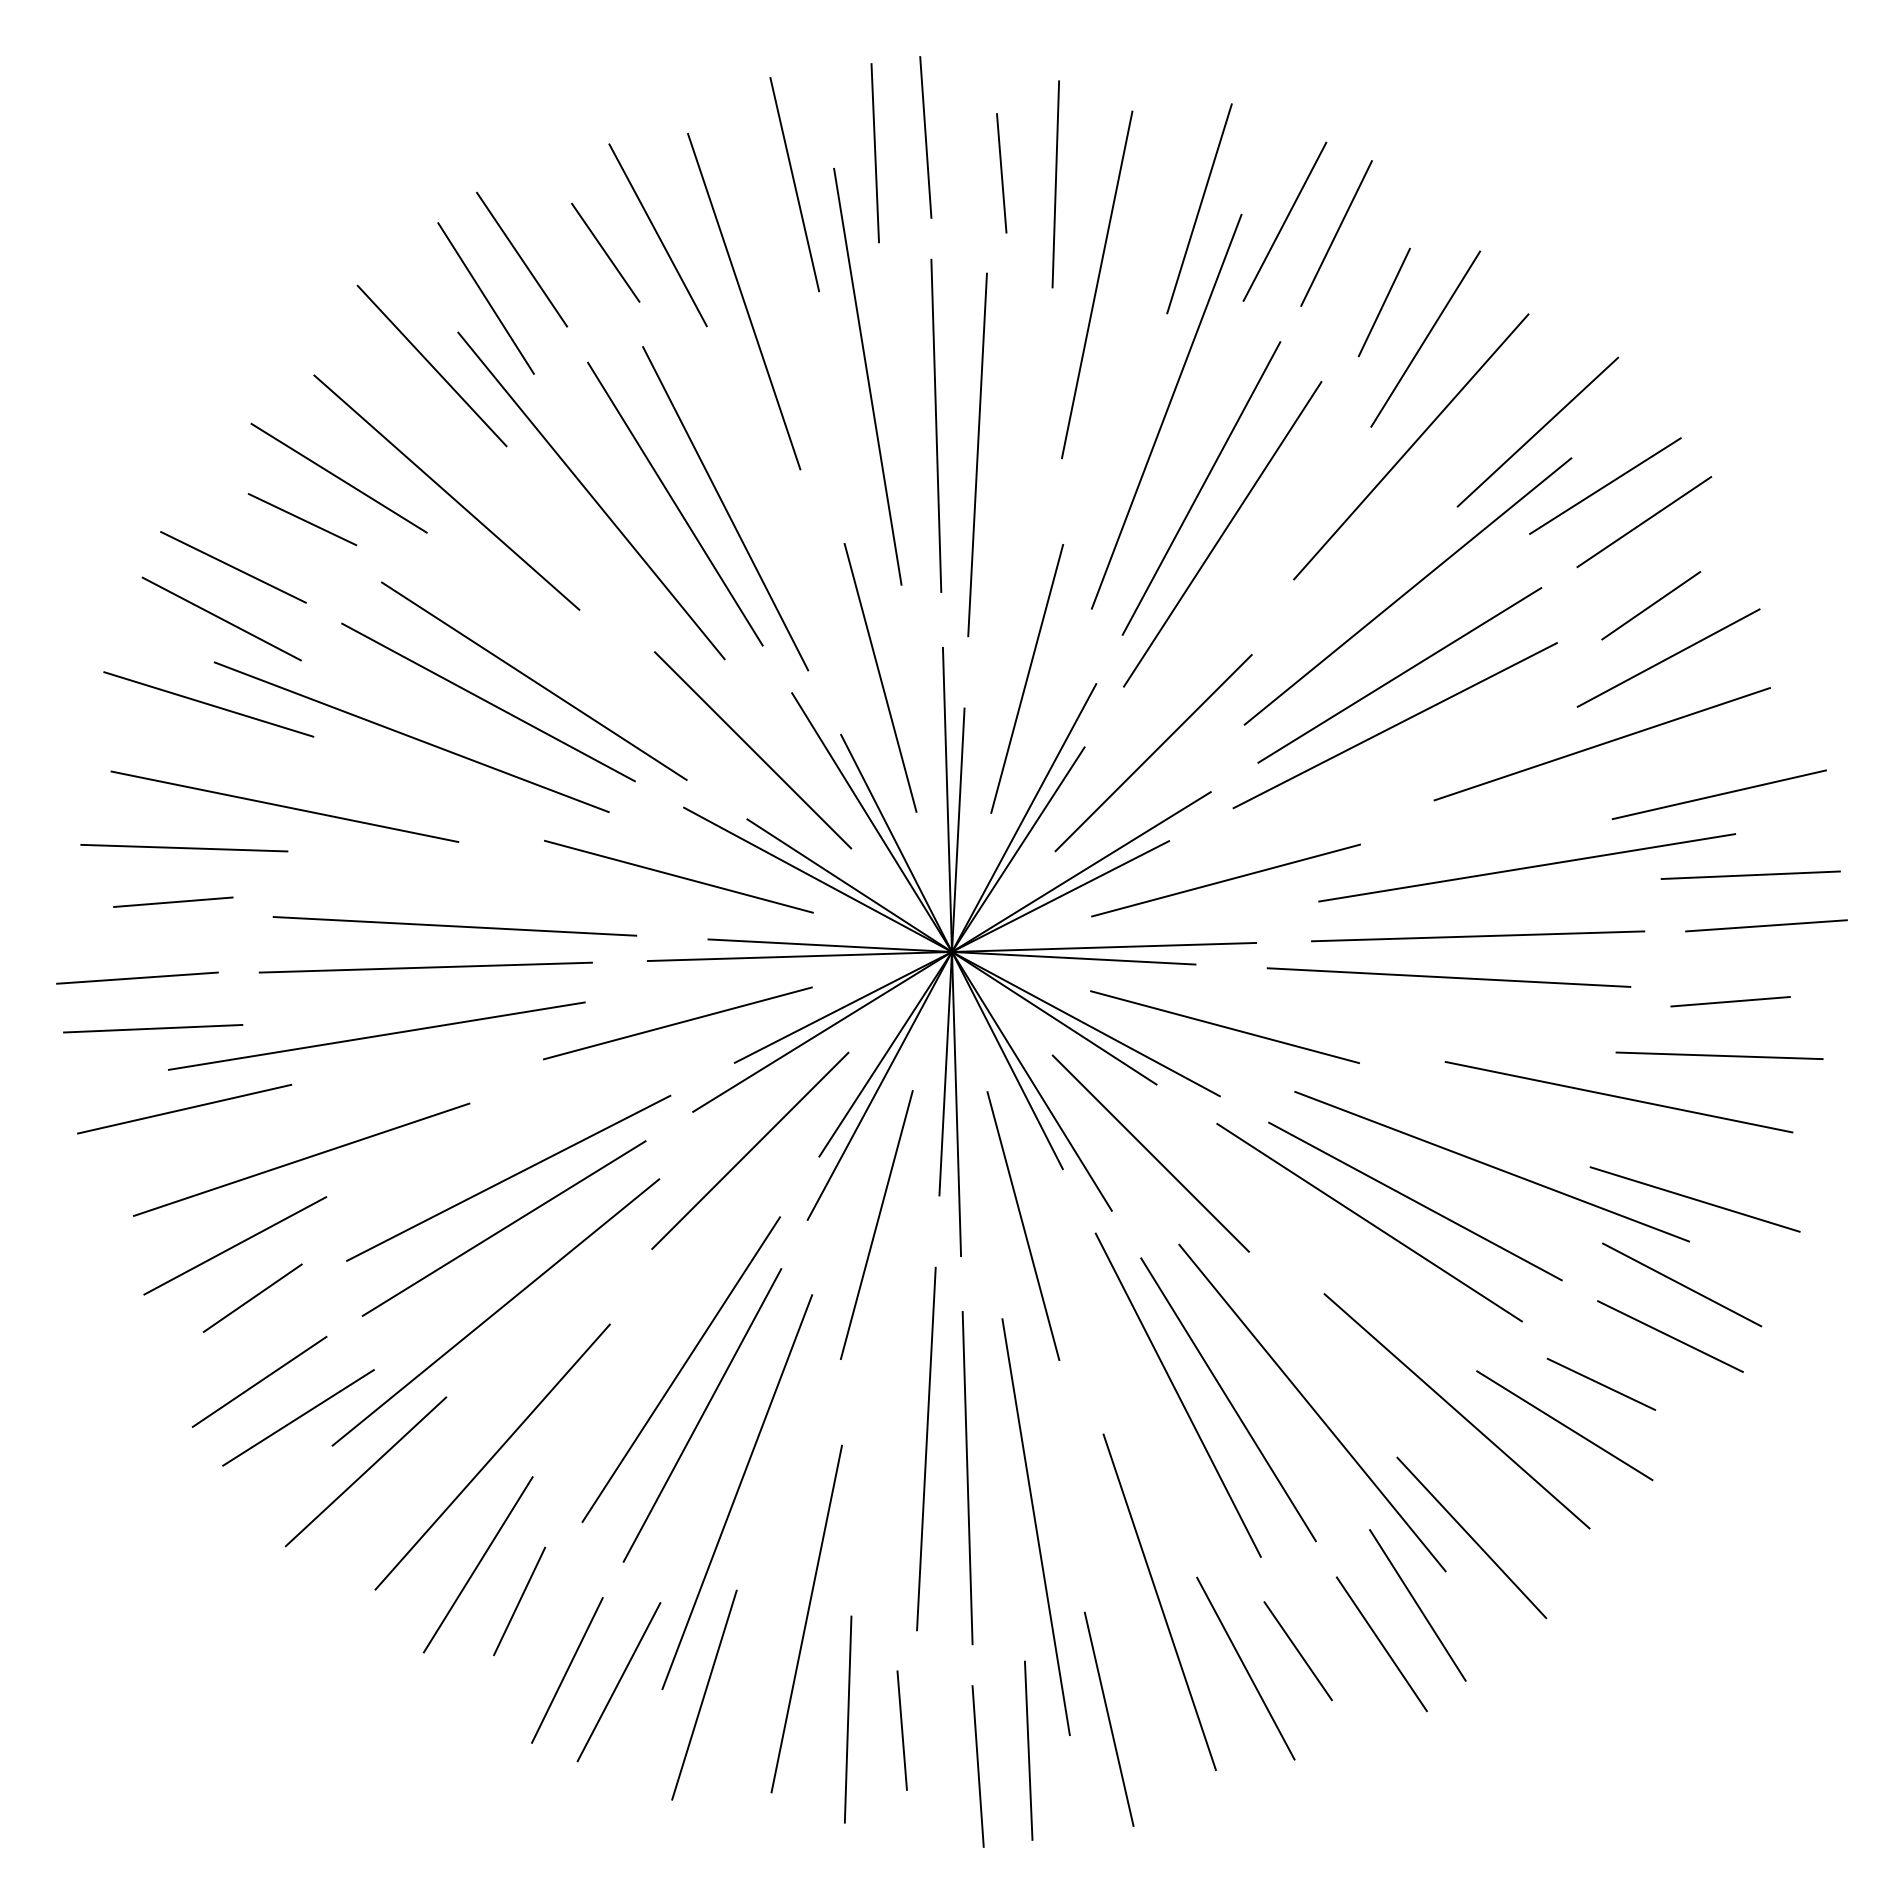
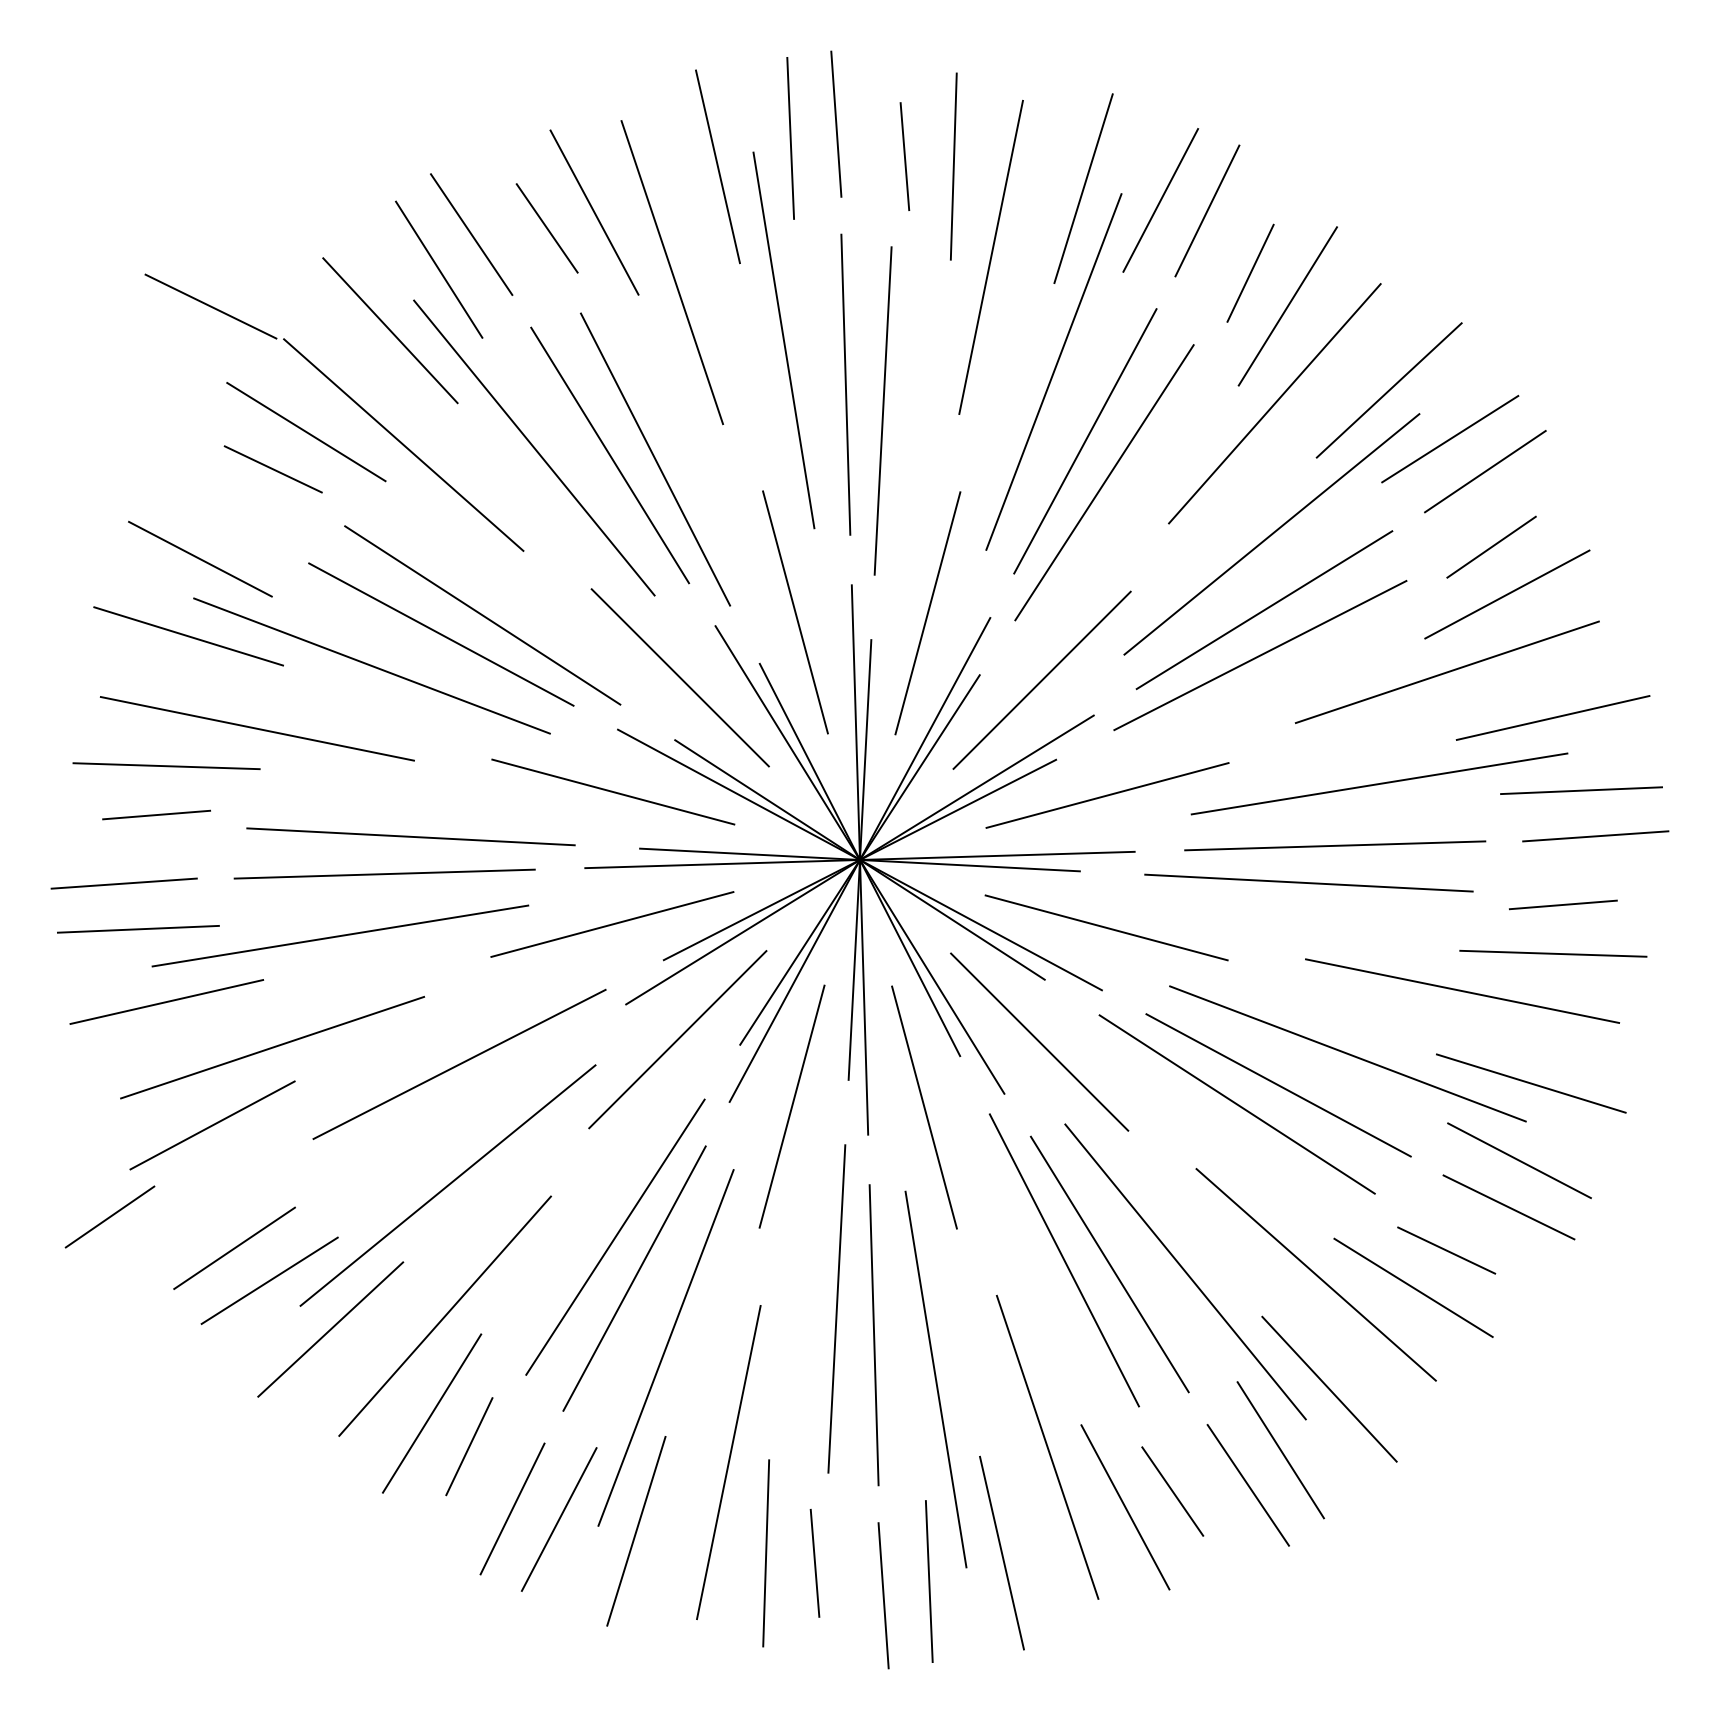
line: (233, 567) -> (210, 306), moved
line: (503, 1228) -> (454, 1109), removed
line: (252, 1297) -> (109, 1216), moved

